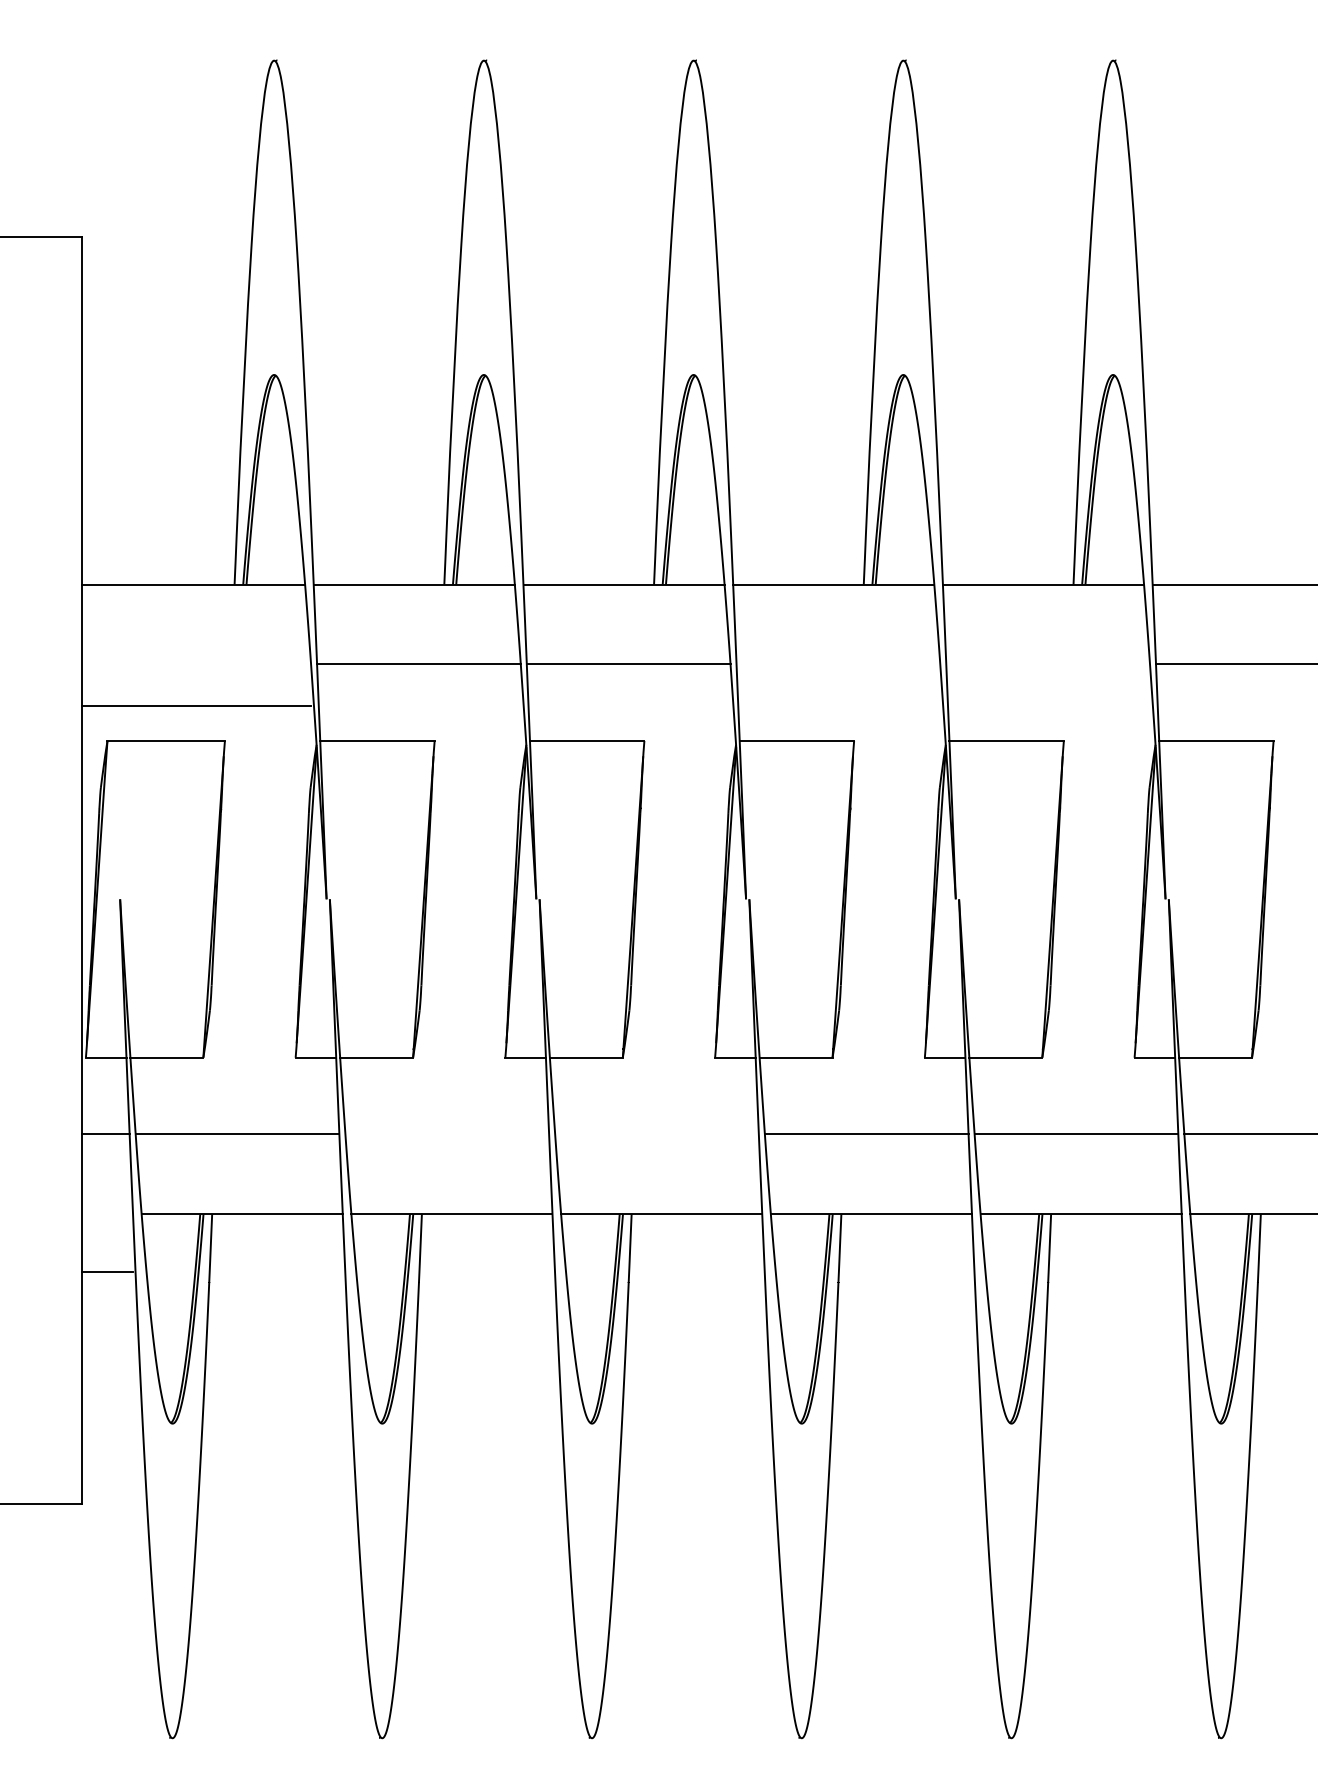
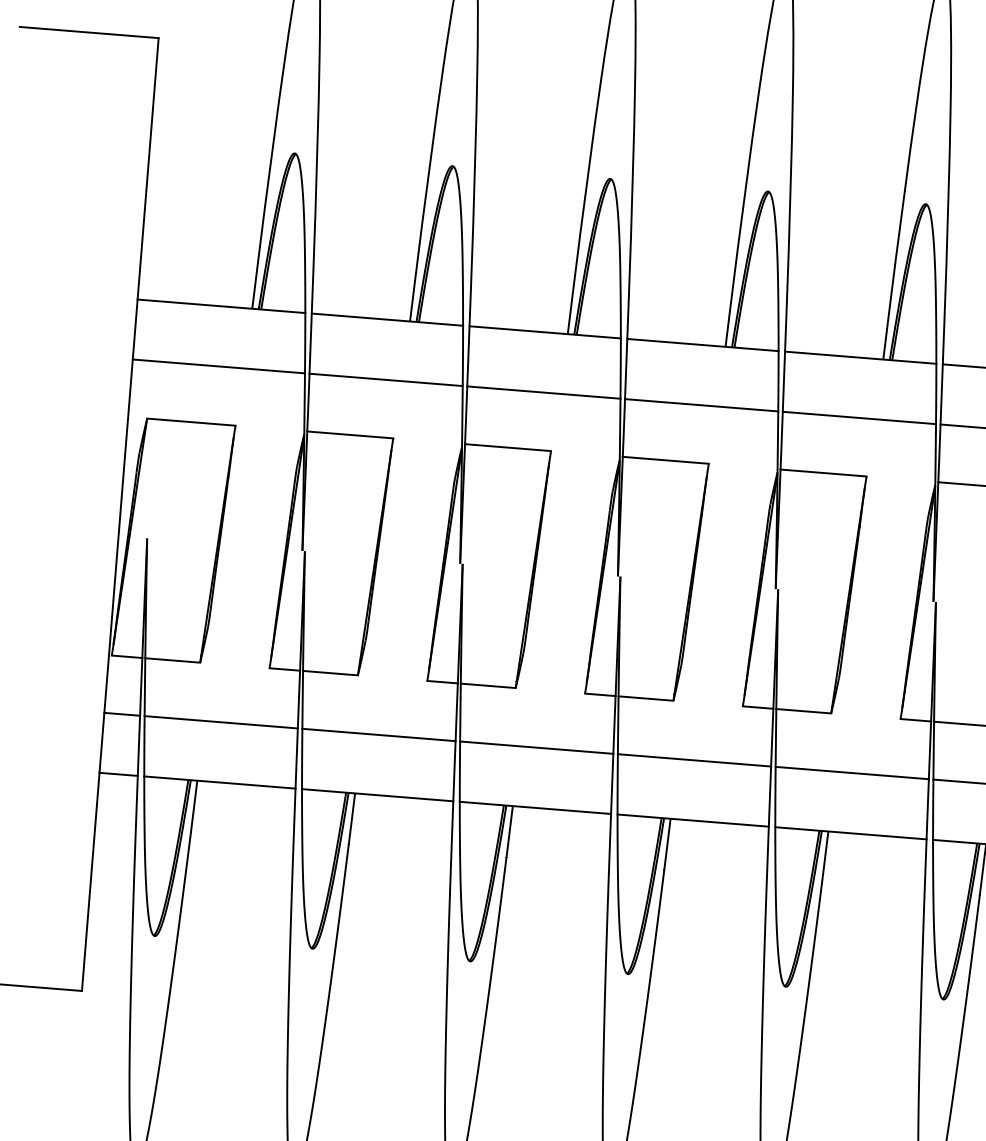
line: (838, 664) -> (701, 405), added
line: (1048, 664) -> (859, 418), added
line: (196, 706) -> (218, 366), moved
line: (447, 1134) -> (379, 735), added
line: (656, 1134) -> (536, 747), added
line: (107, 1271) -> (118, 774), moved

